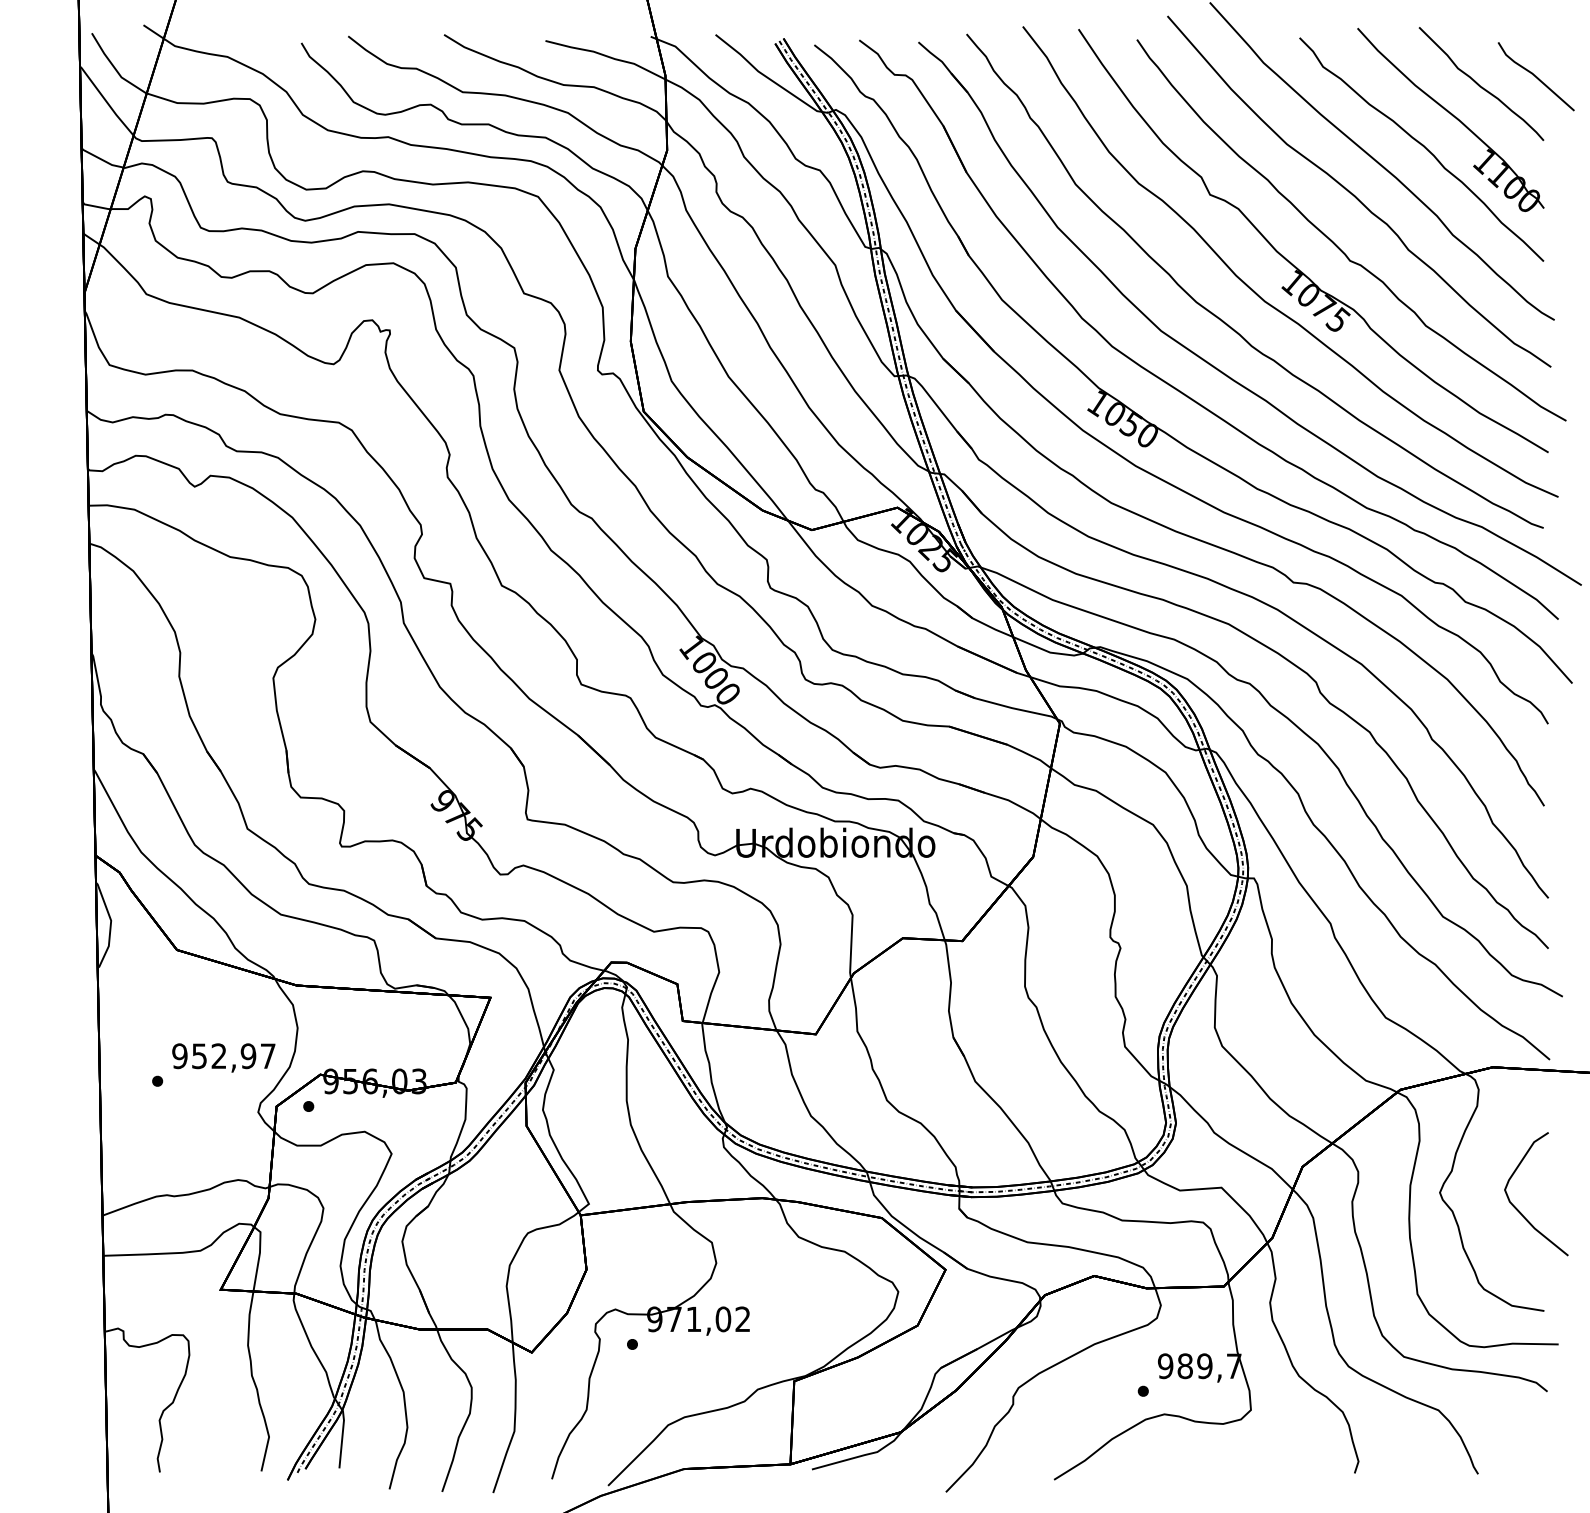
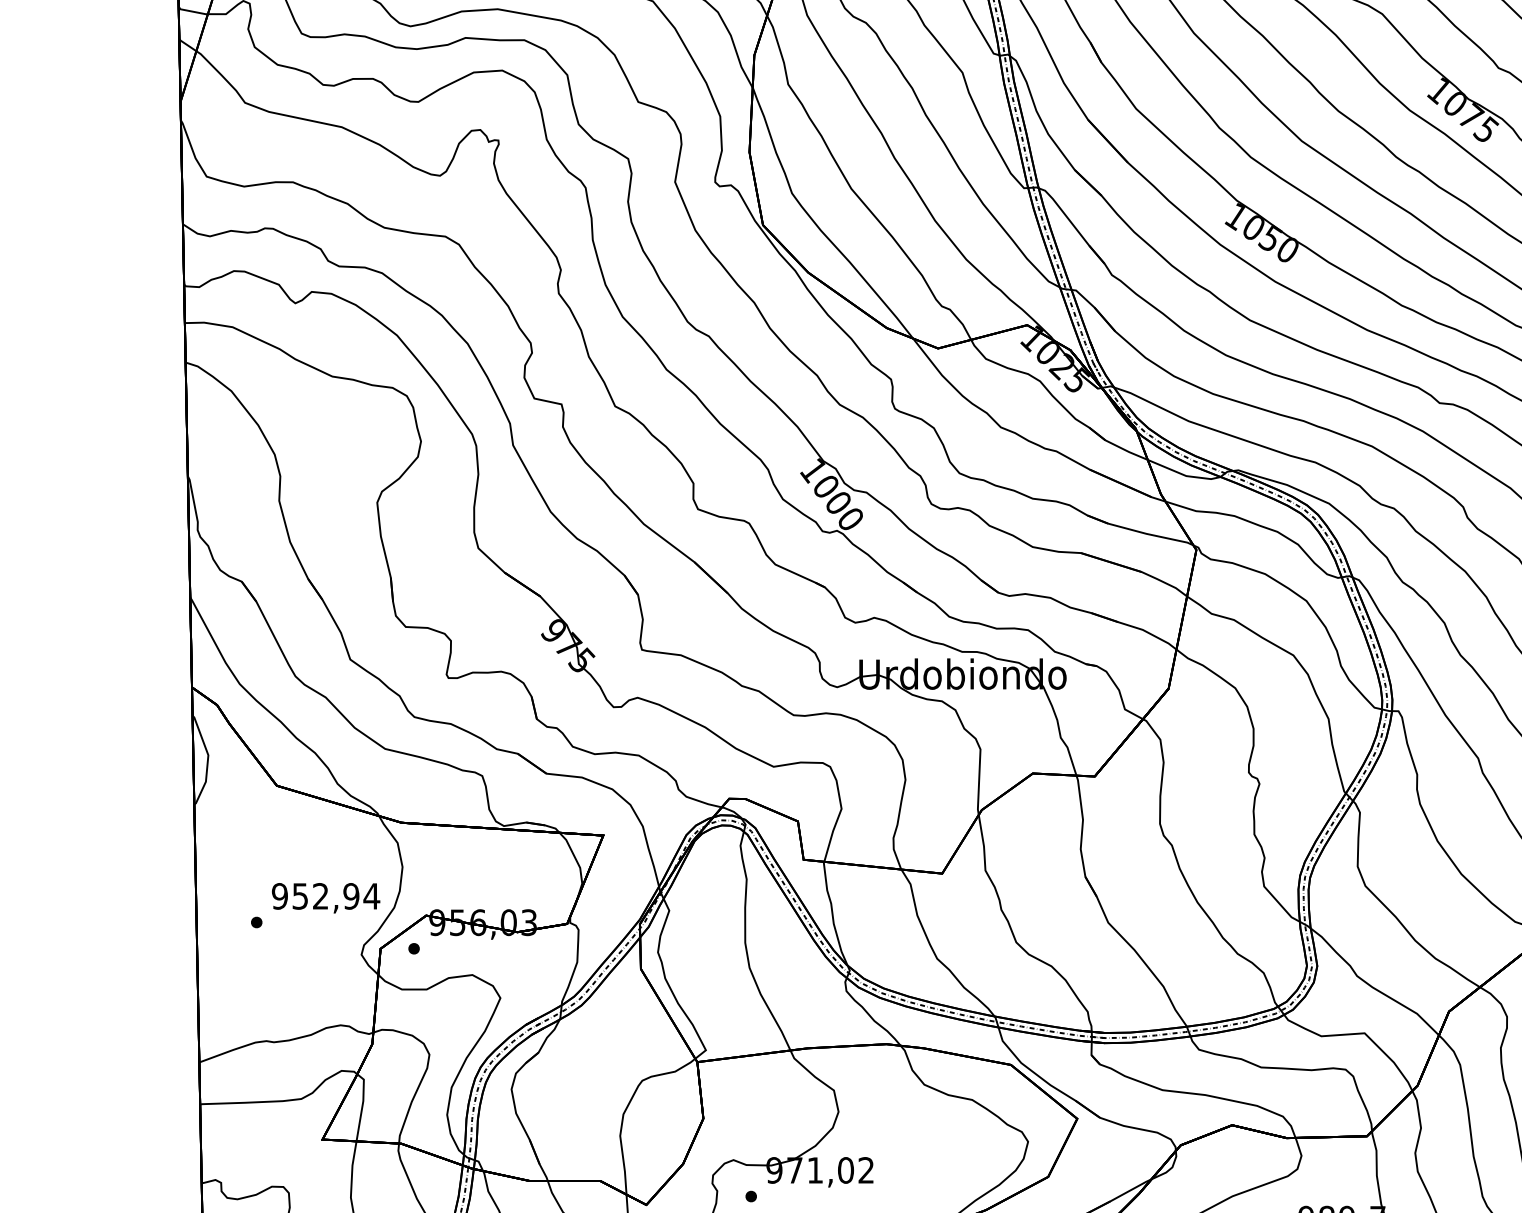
text: (268, 1055) -> (372, 895), 952,97 -> 952,94

